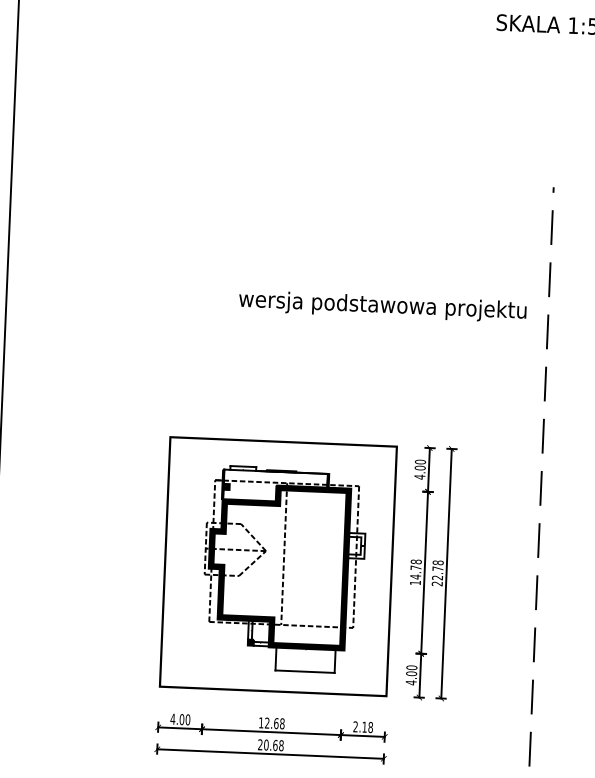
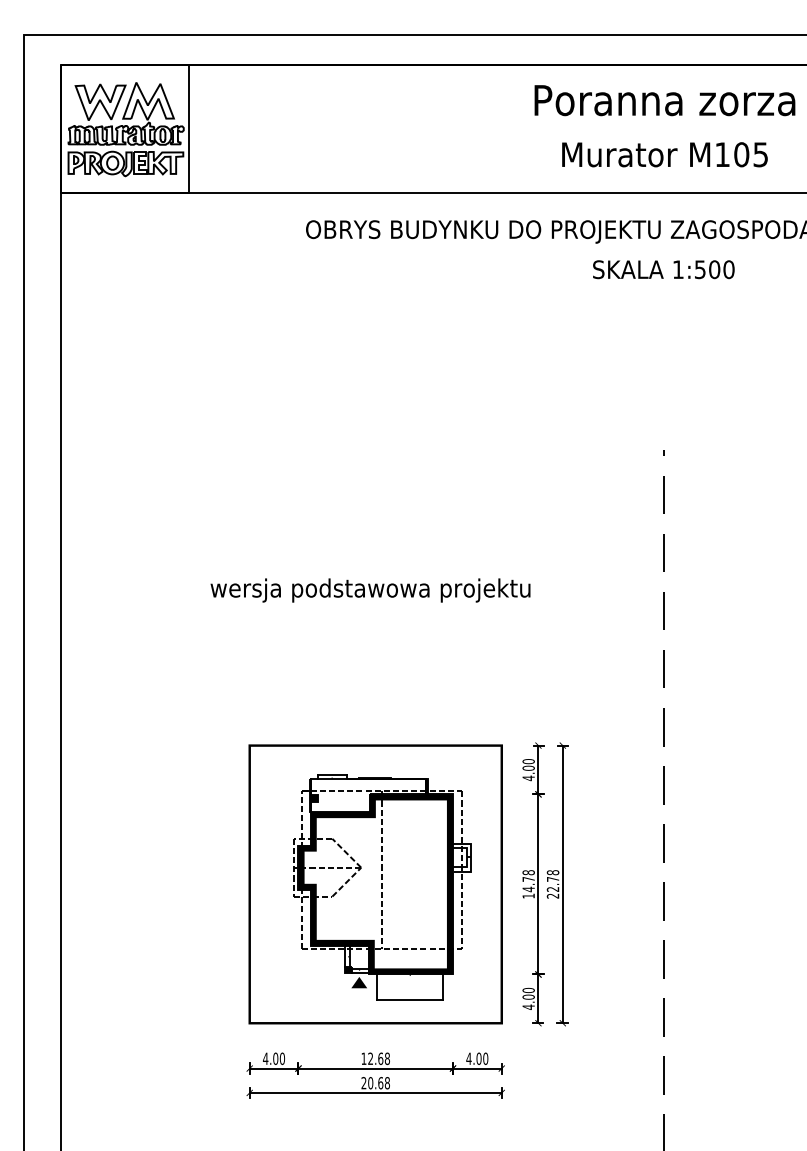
text: (382, 306) -> (370, 590), moved
fill: (260, 654) -> (359, 982), added
text: (363, 726) -> (477, 1058), 2.18 -> 4.00

